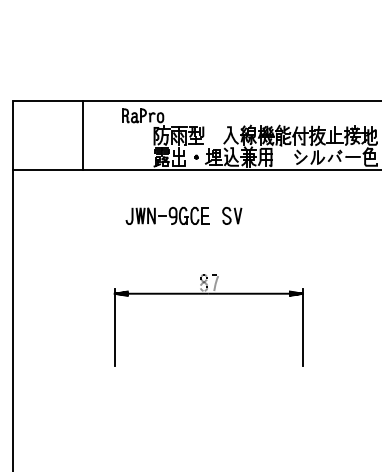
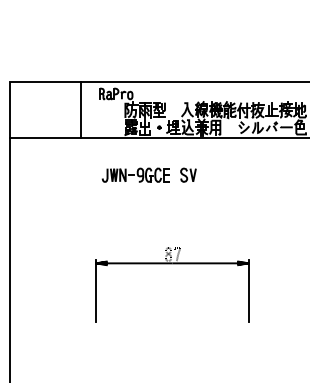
line: (83, 134) -> (80, 109), moved
part: (208, 295) -> (172, 264), moved

